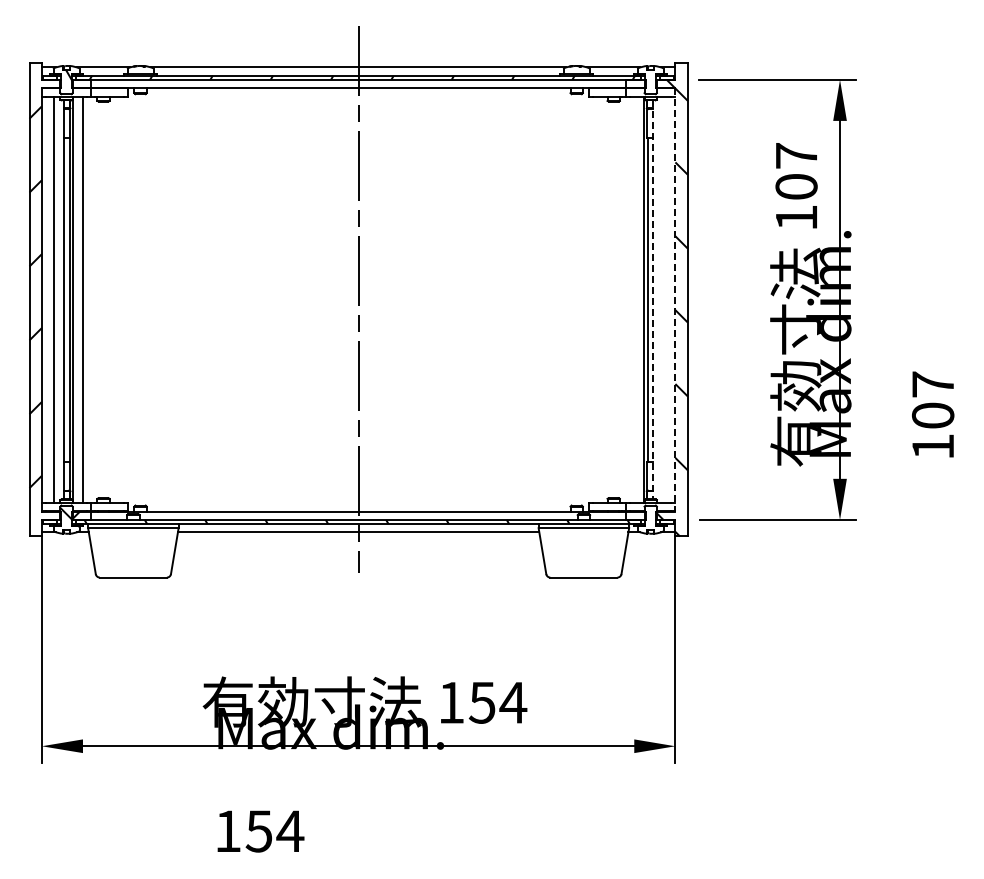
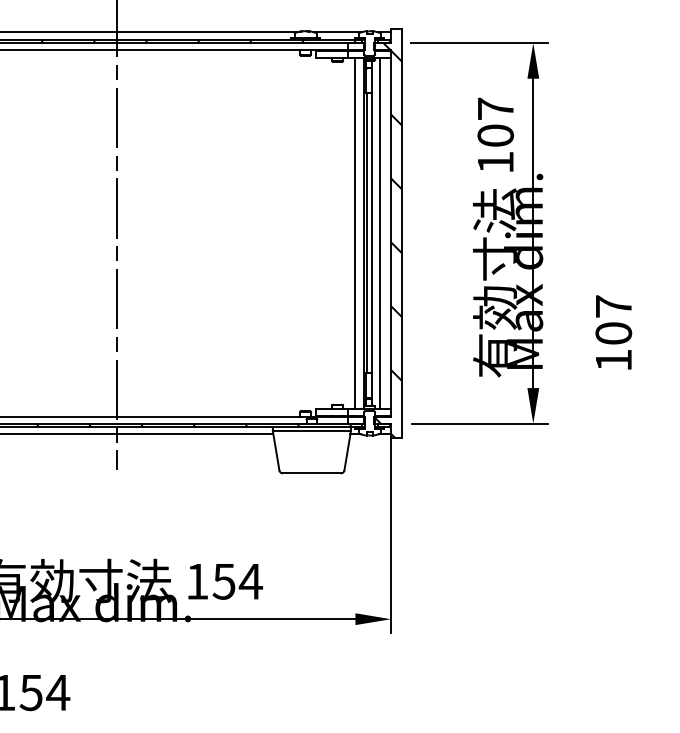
line: (634, 299) -> (355, 233), added
line: (653, 299) -> (372, 233), dashed -> solid
line: (663, 299) -> (380, 233), added
line: (675, 299) -> (391, 233), dashed -> solid

